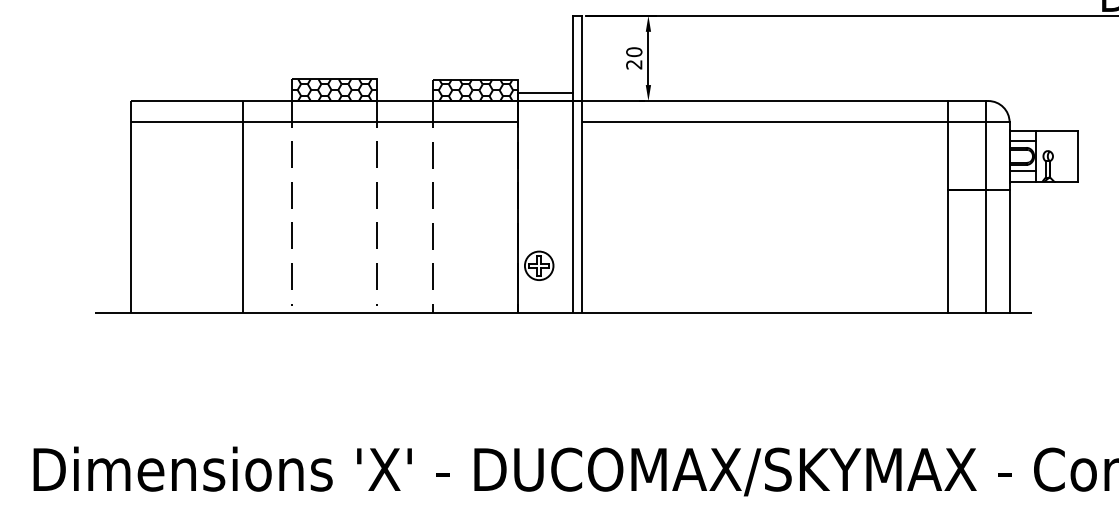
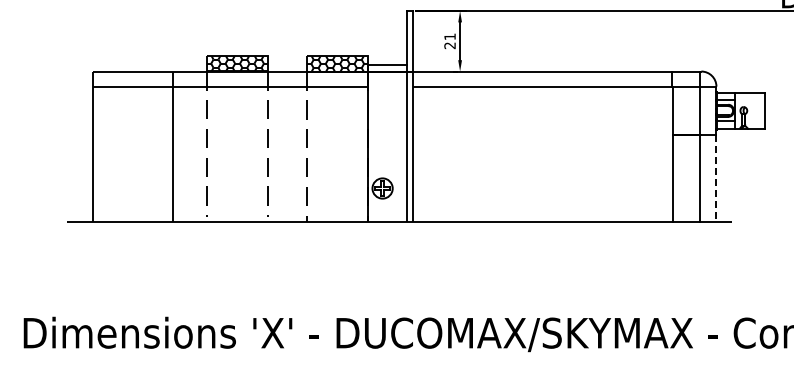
text: (633, 51) -> (449, 36), 20 -> 21
line: (1009, 251) -> (716, 178), solid -> dashed

